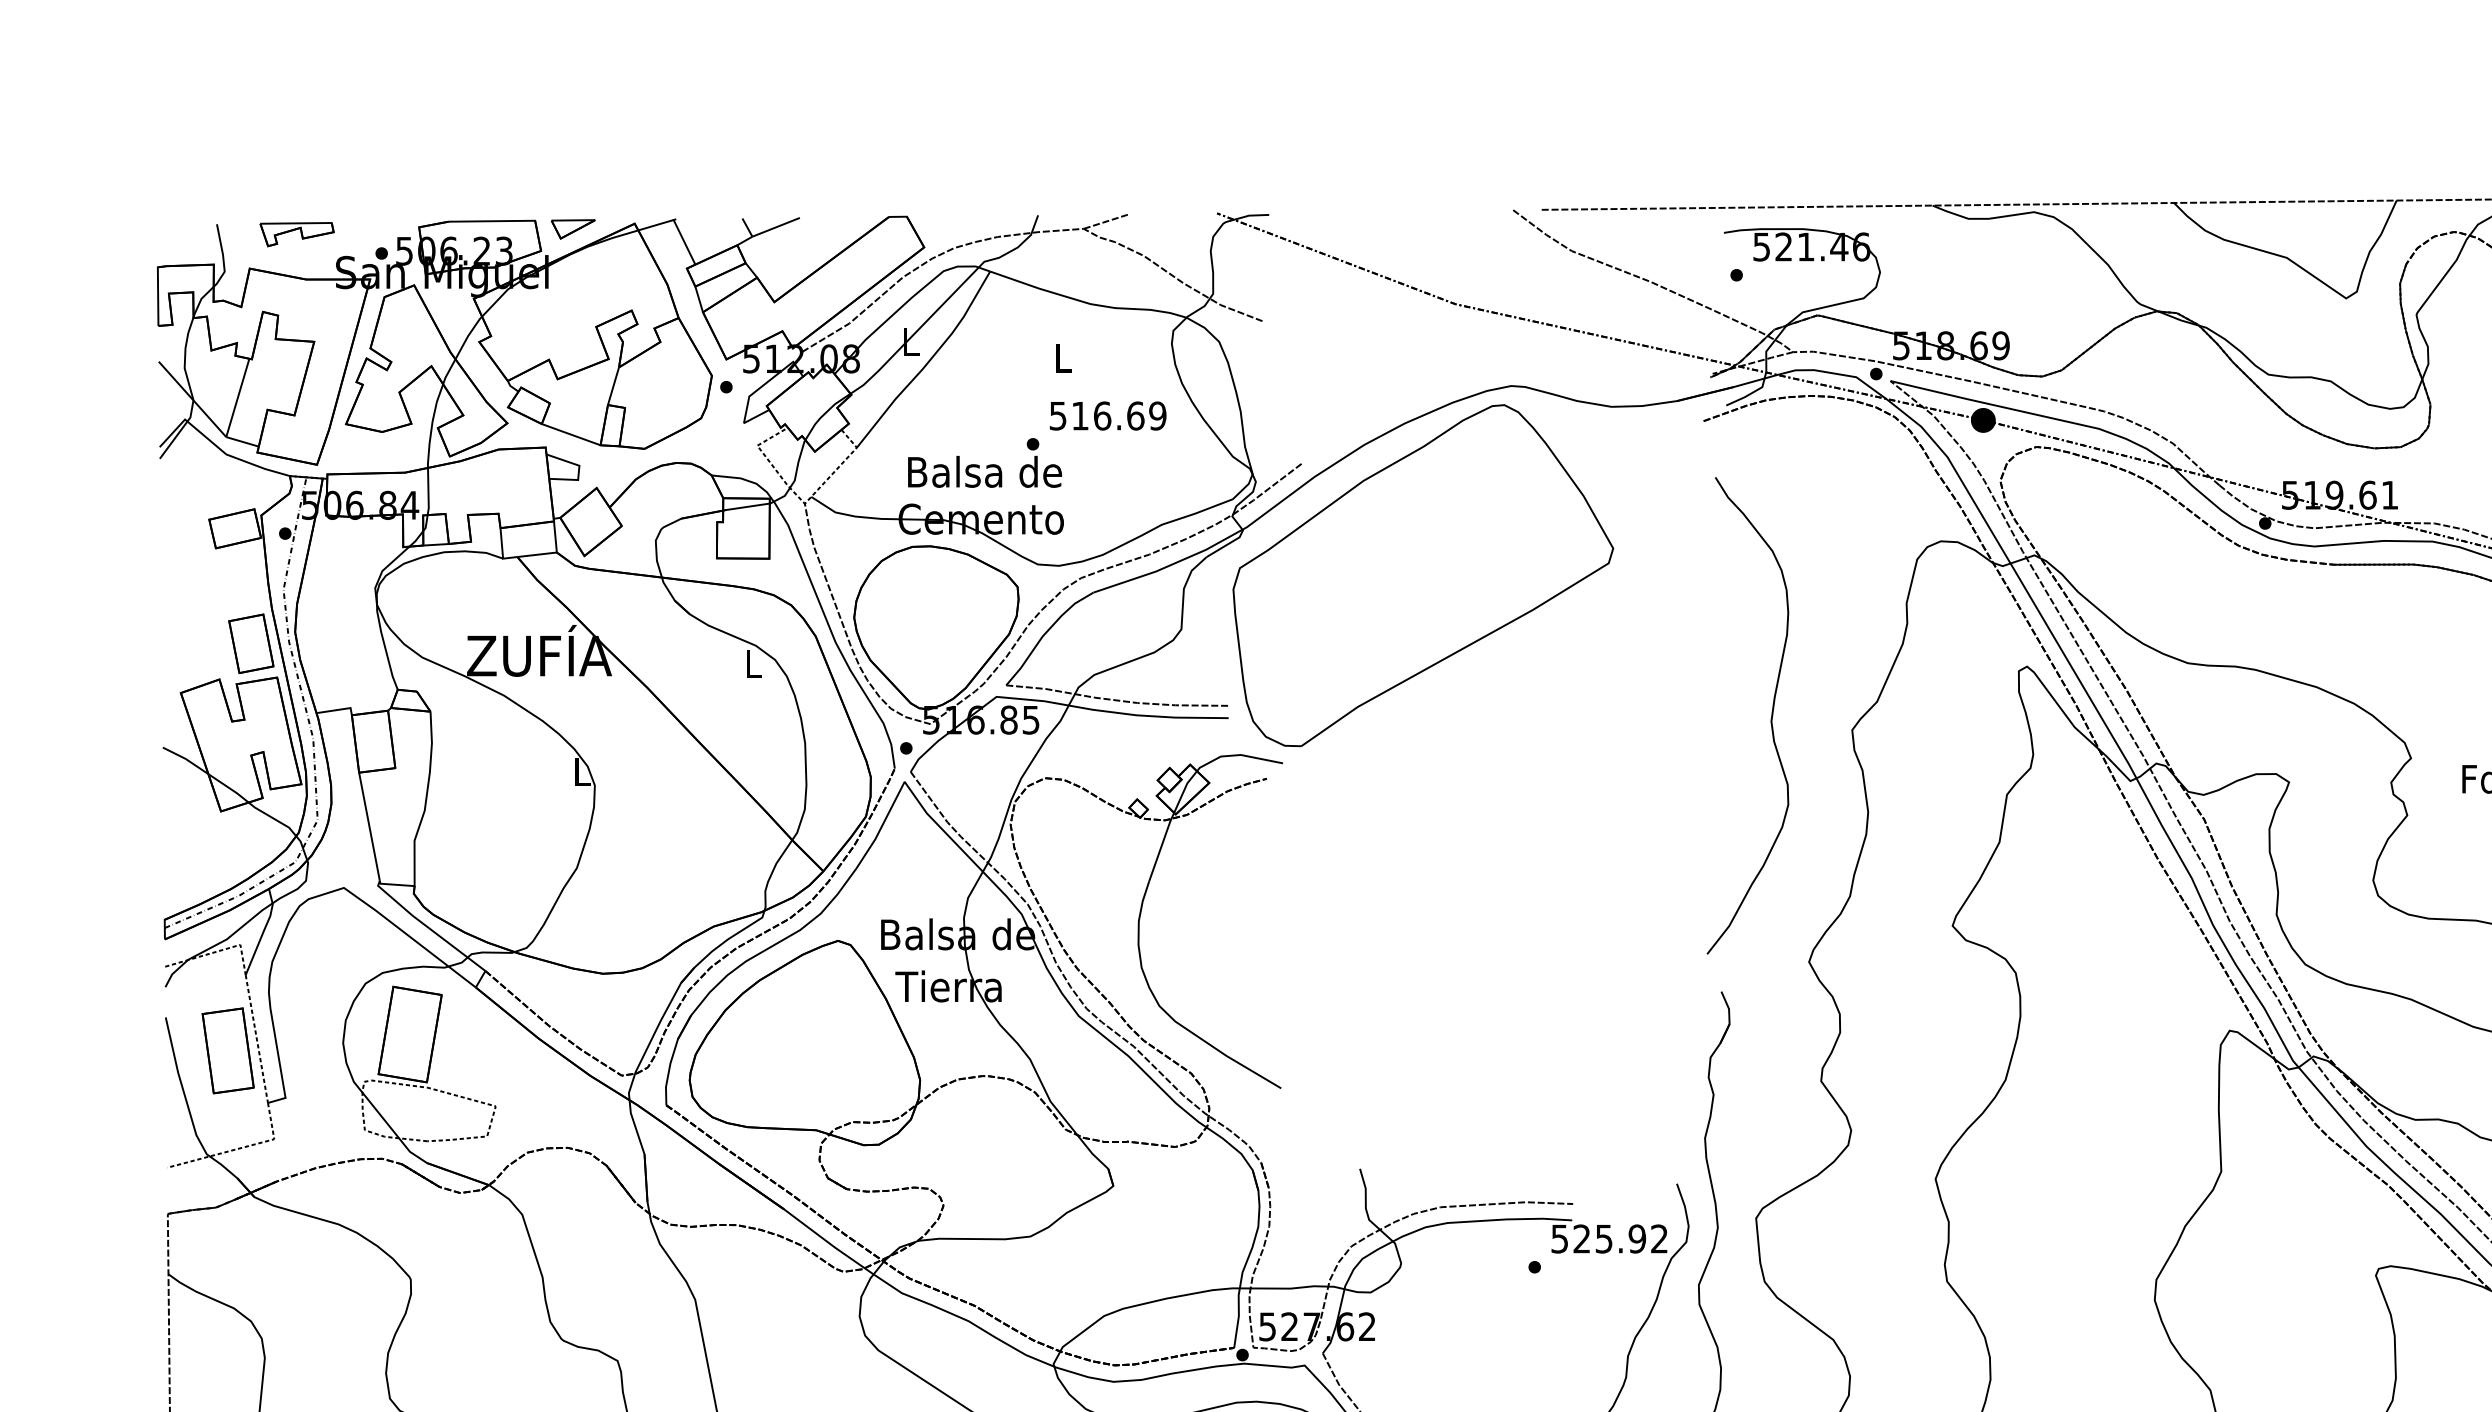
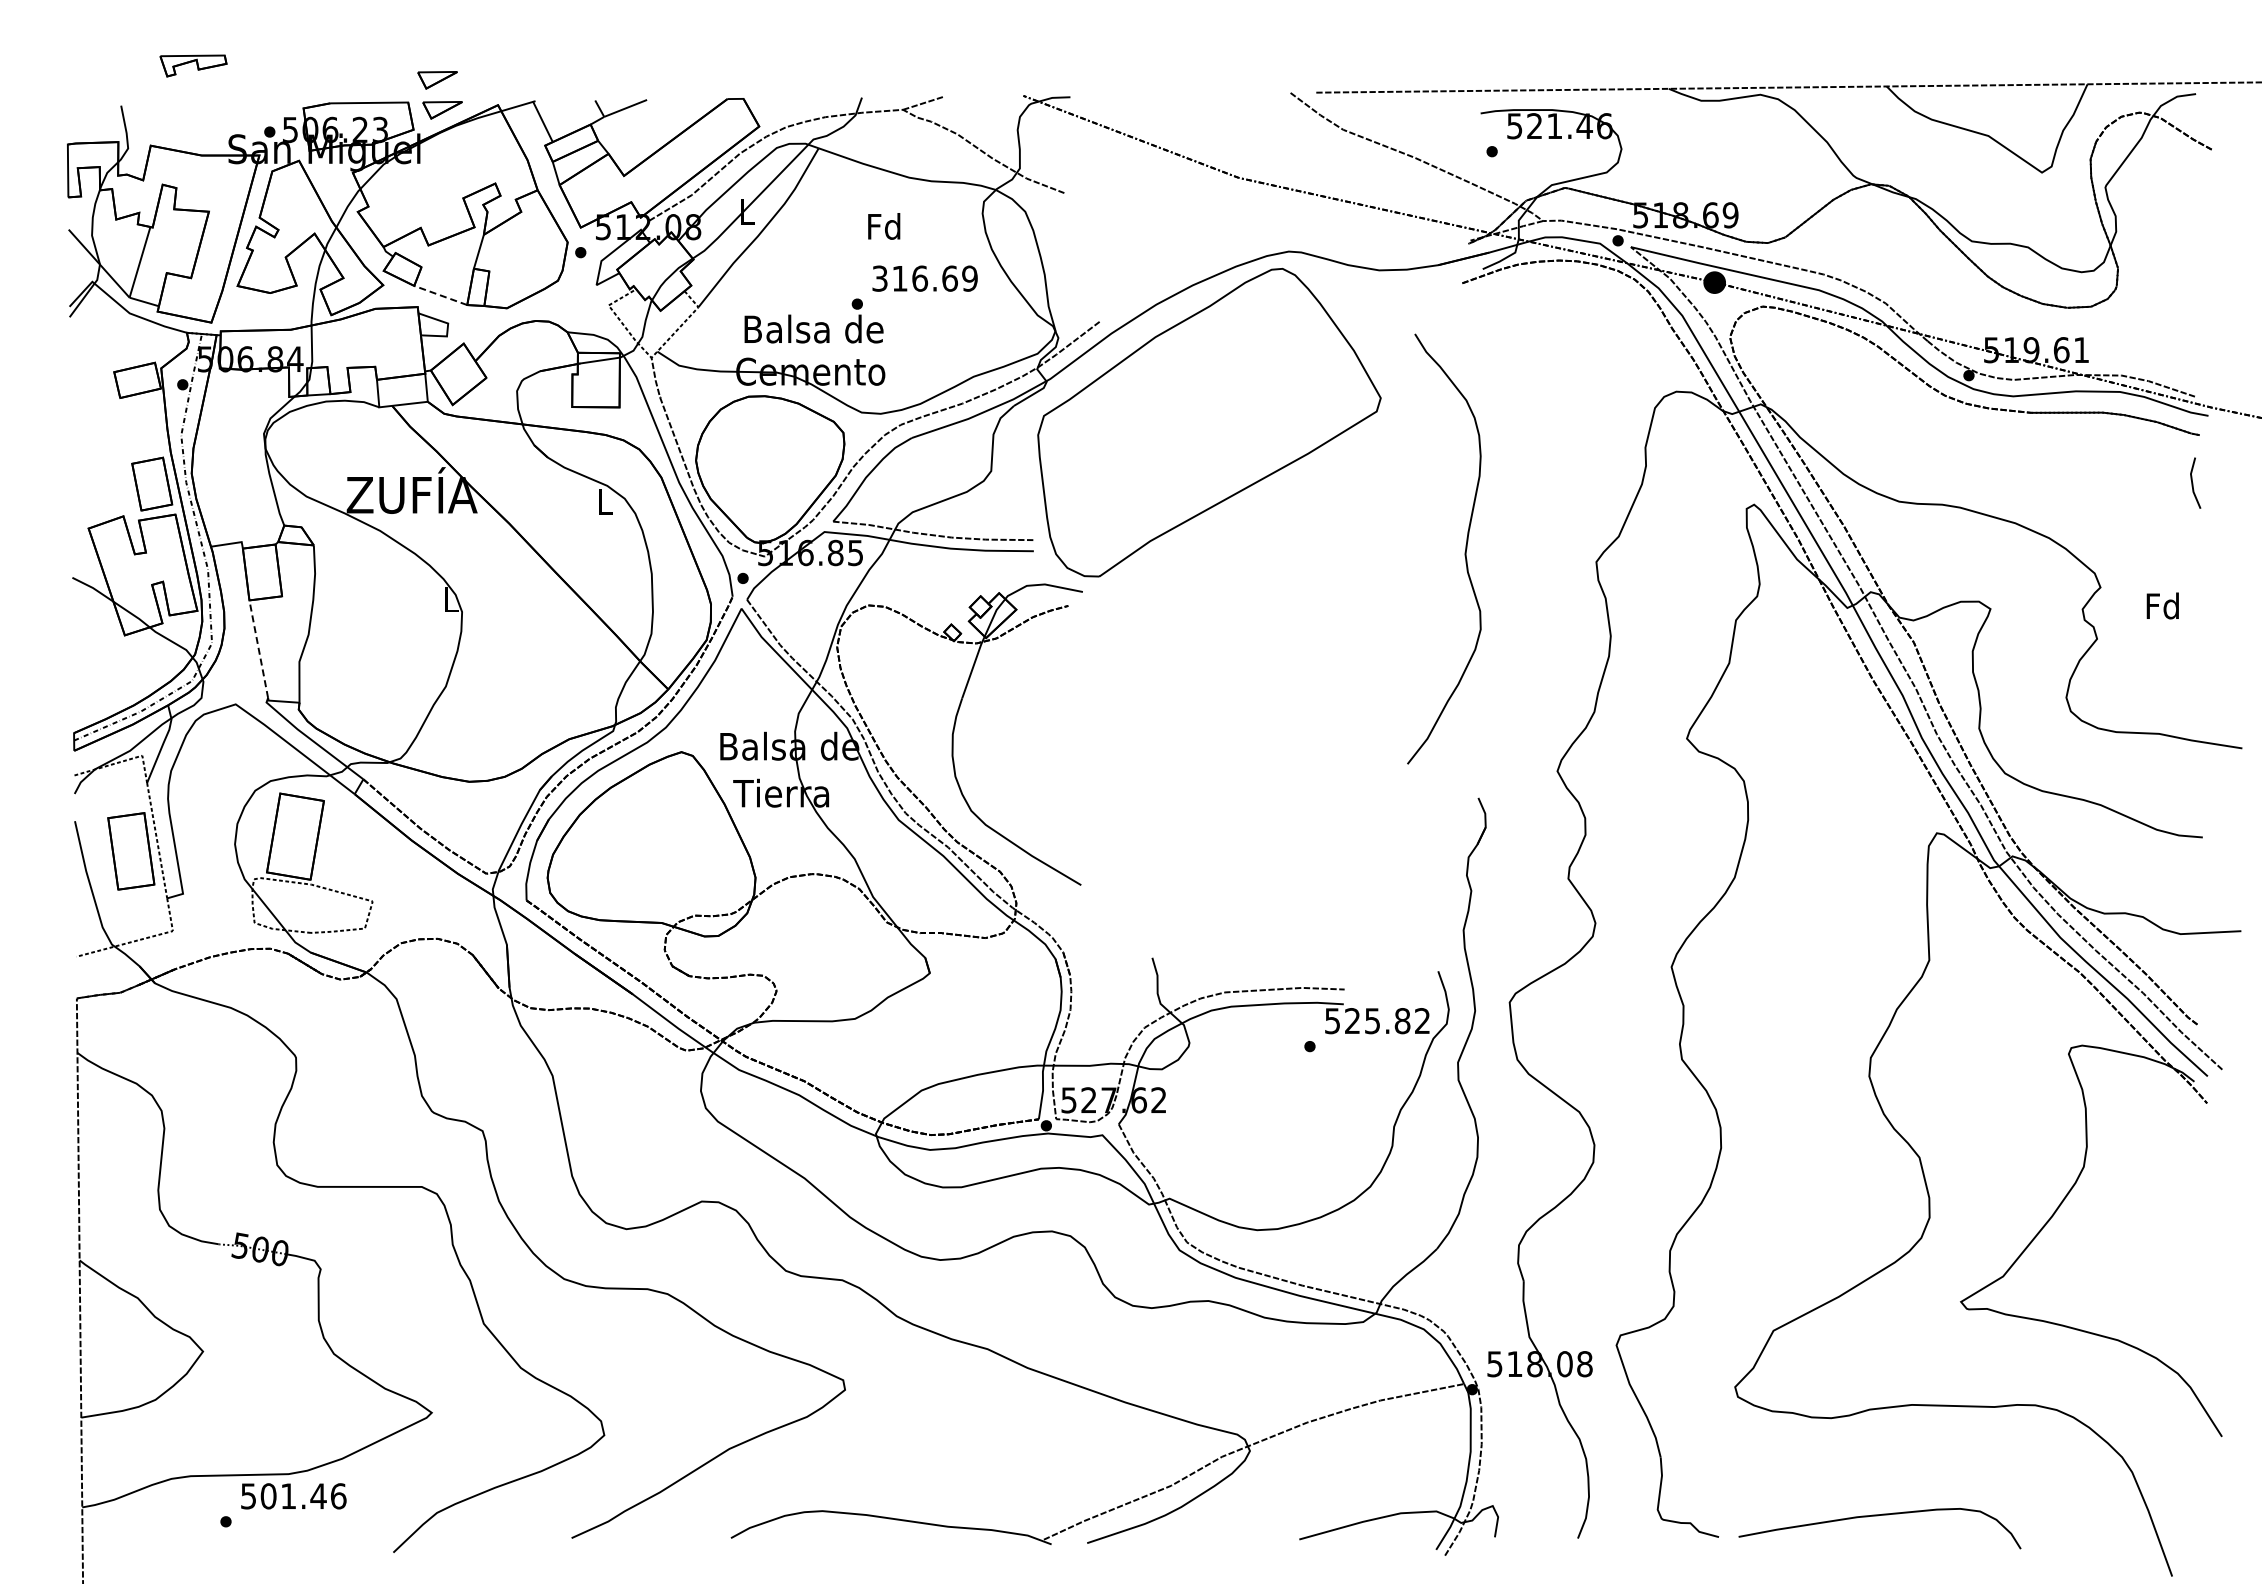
part: (567, 196) -> (437, 80), added
part: (297, 234) -> (193, 65), moved
text: (1063, 358) -> (884, 226), L -> Fd
text: (1058, 415) -> (880, 278), 516.69 -> 316.69
line: (570, 434) -> (440, 295), solid -> dashed
curve: (1770, 719) -> (1464, 552), moved
line: (369, 827) -> (258, 649), solid -> dashed
text: (1637, 1239) -> (1402, 1021), 525.92 -> 525.82

